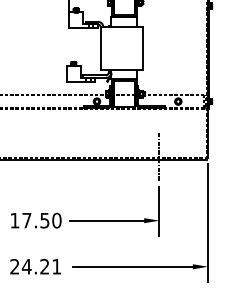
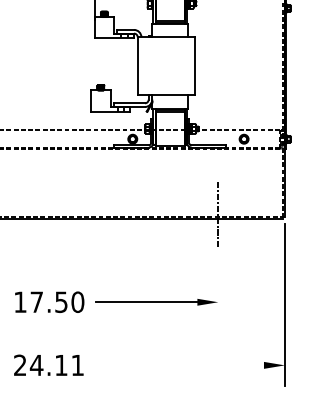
line: (159, 210) -> (218, 288), removed
text: (44, 266) -> (60, 364), 24.21 -> 24.11
line: (132, 266) -> (181, 364), removed

